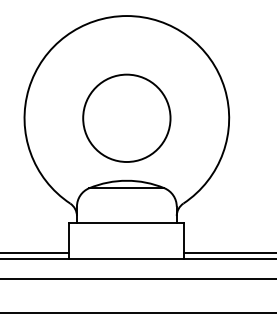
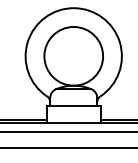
circle: (126, 116) -> (73, 55), size x1.43

